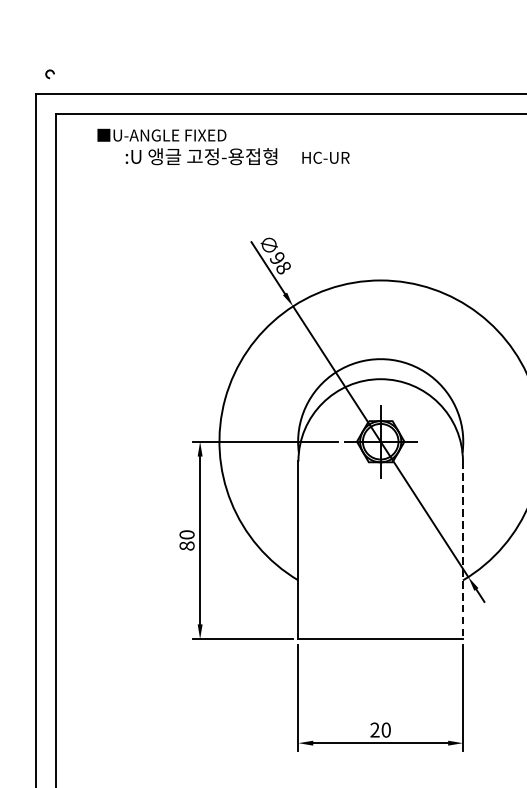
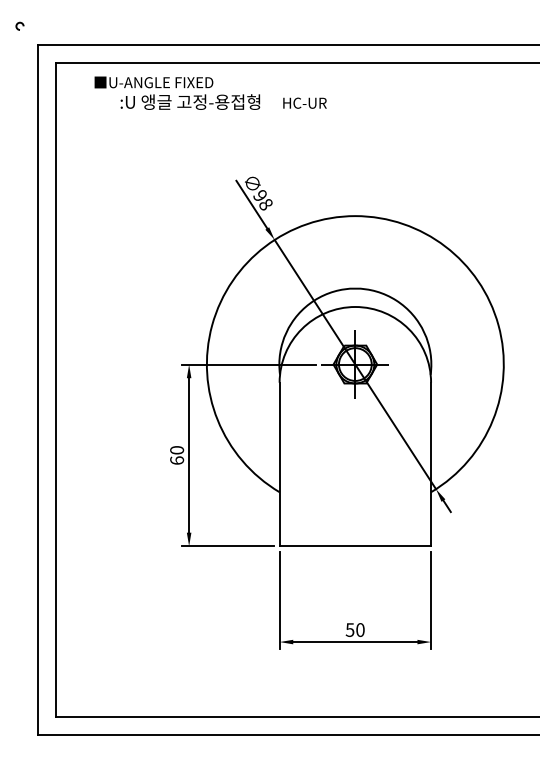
arc: (48, 72) -> (18, 24), moved
text: (186, 545) -> (176, 460), 80 -> 60
line: (463, 550) -> (431, 464), dashed -> solid
text: (374, 729) -> (349, 629), 20 -> 50

